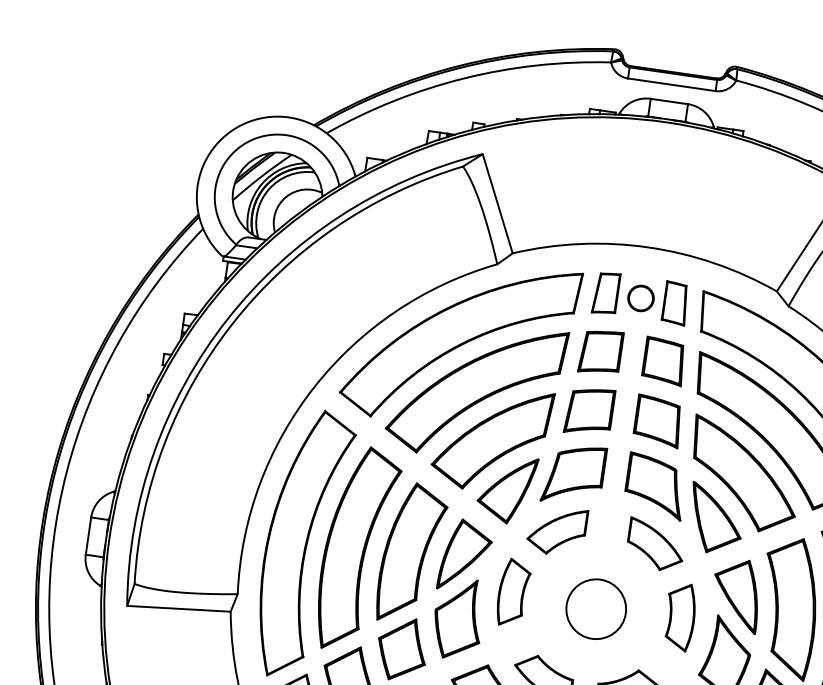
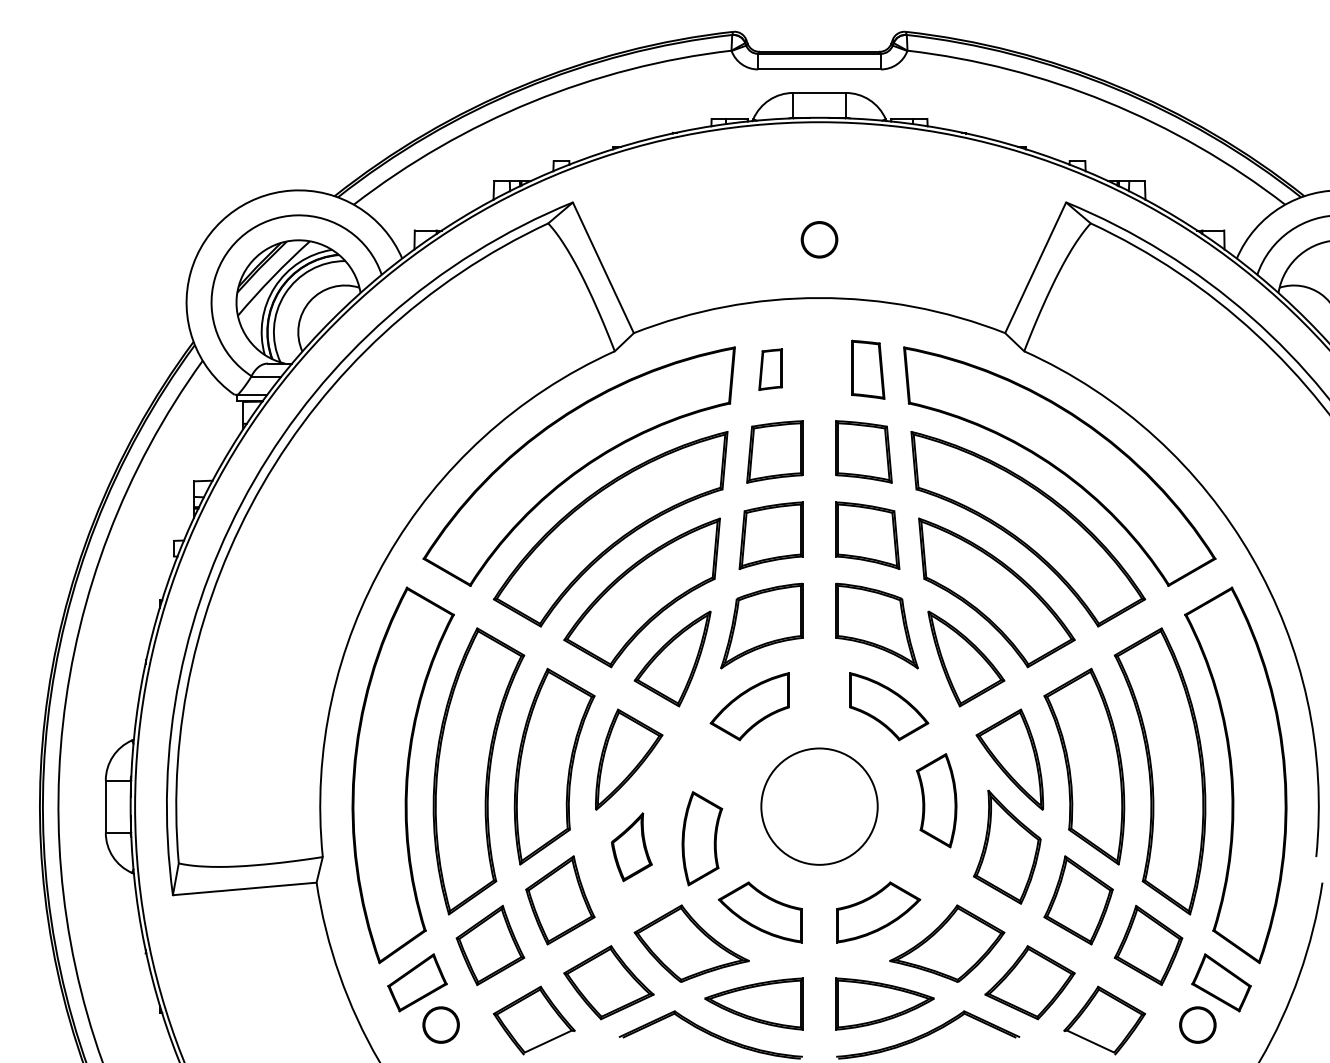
part: (606, 293) -> (770, 369), size x0.7
part: (641, 298) -> (819, 239), moved
part: (513, 592) -> (702, 838), moved
circle: (596, 609) -> (819, 806), size x1.4
part: (458, 618) -> (631, 846), size x0.6

